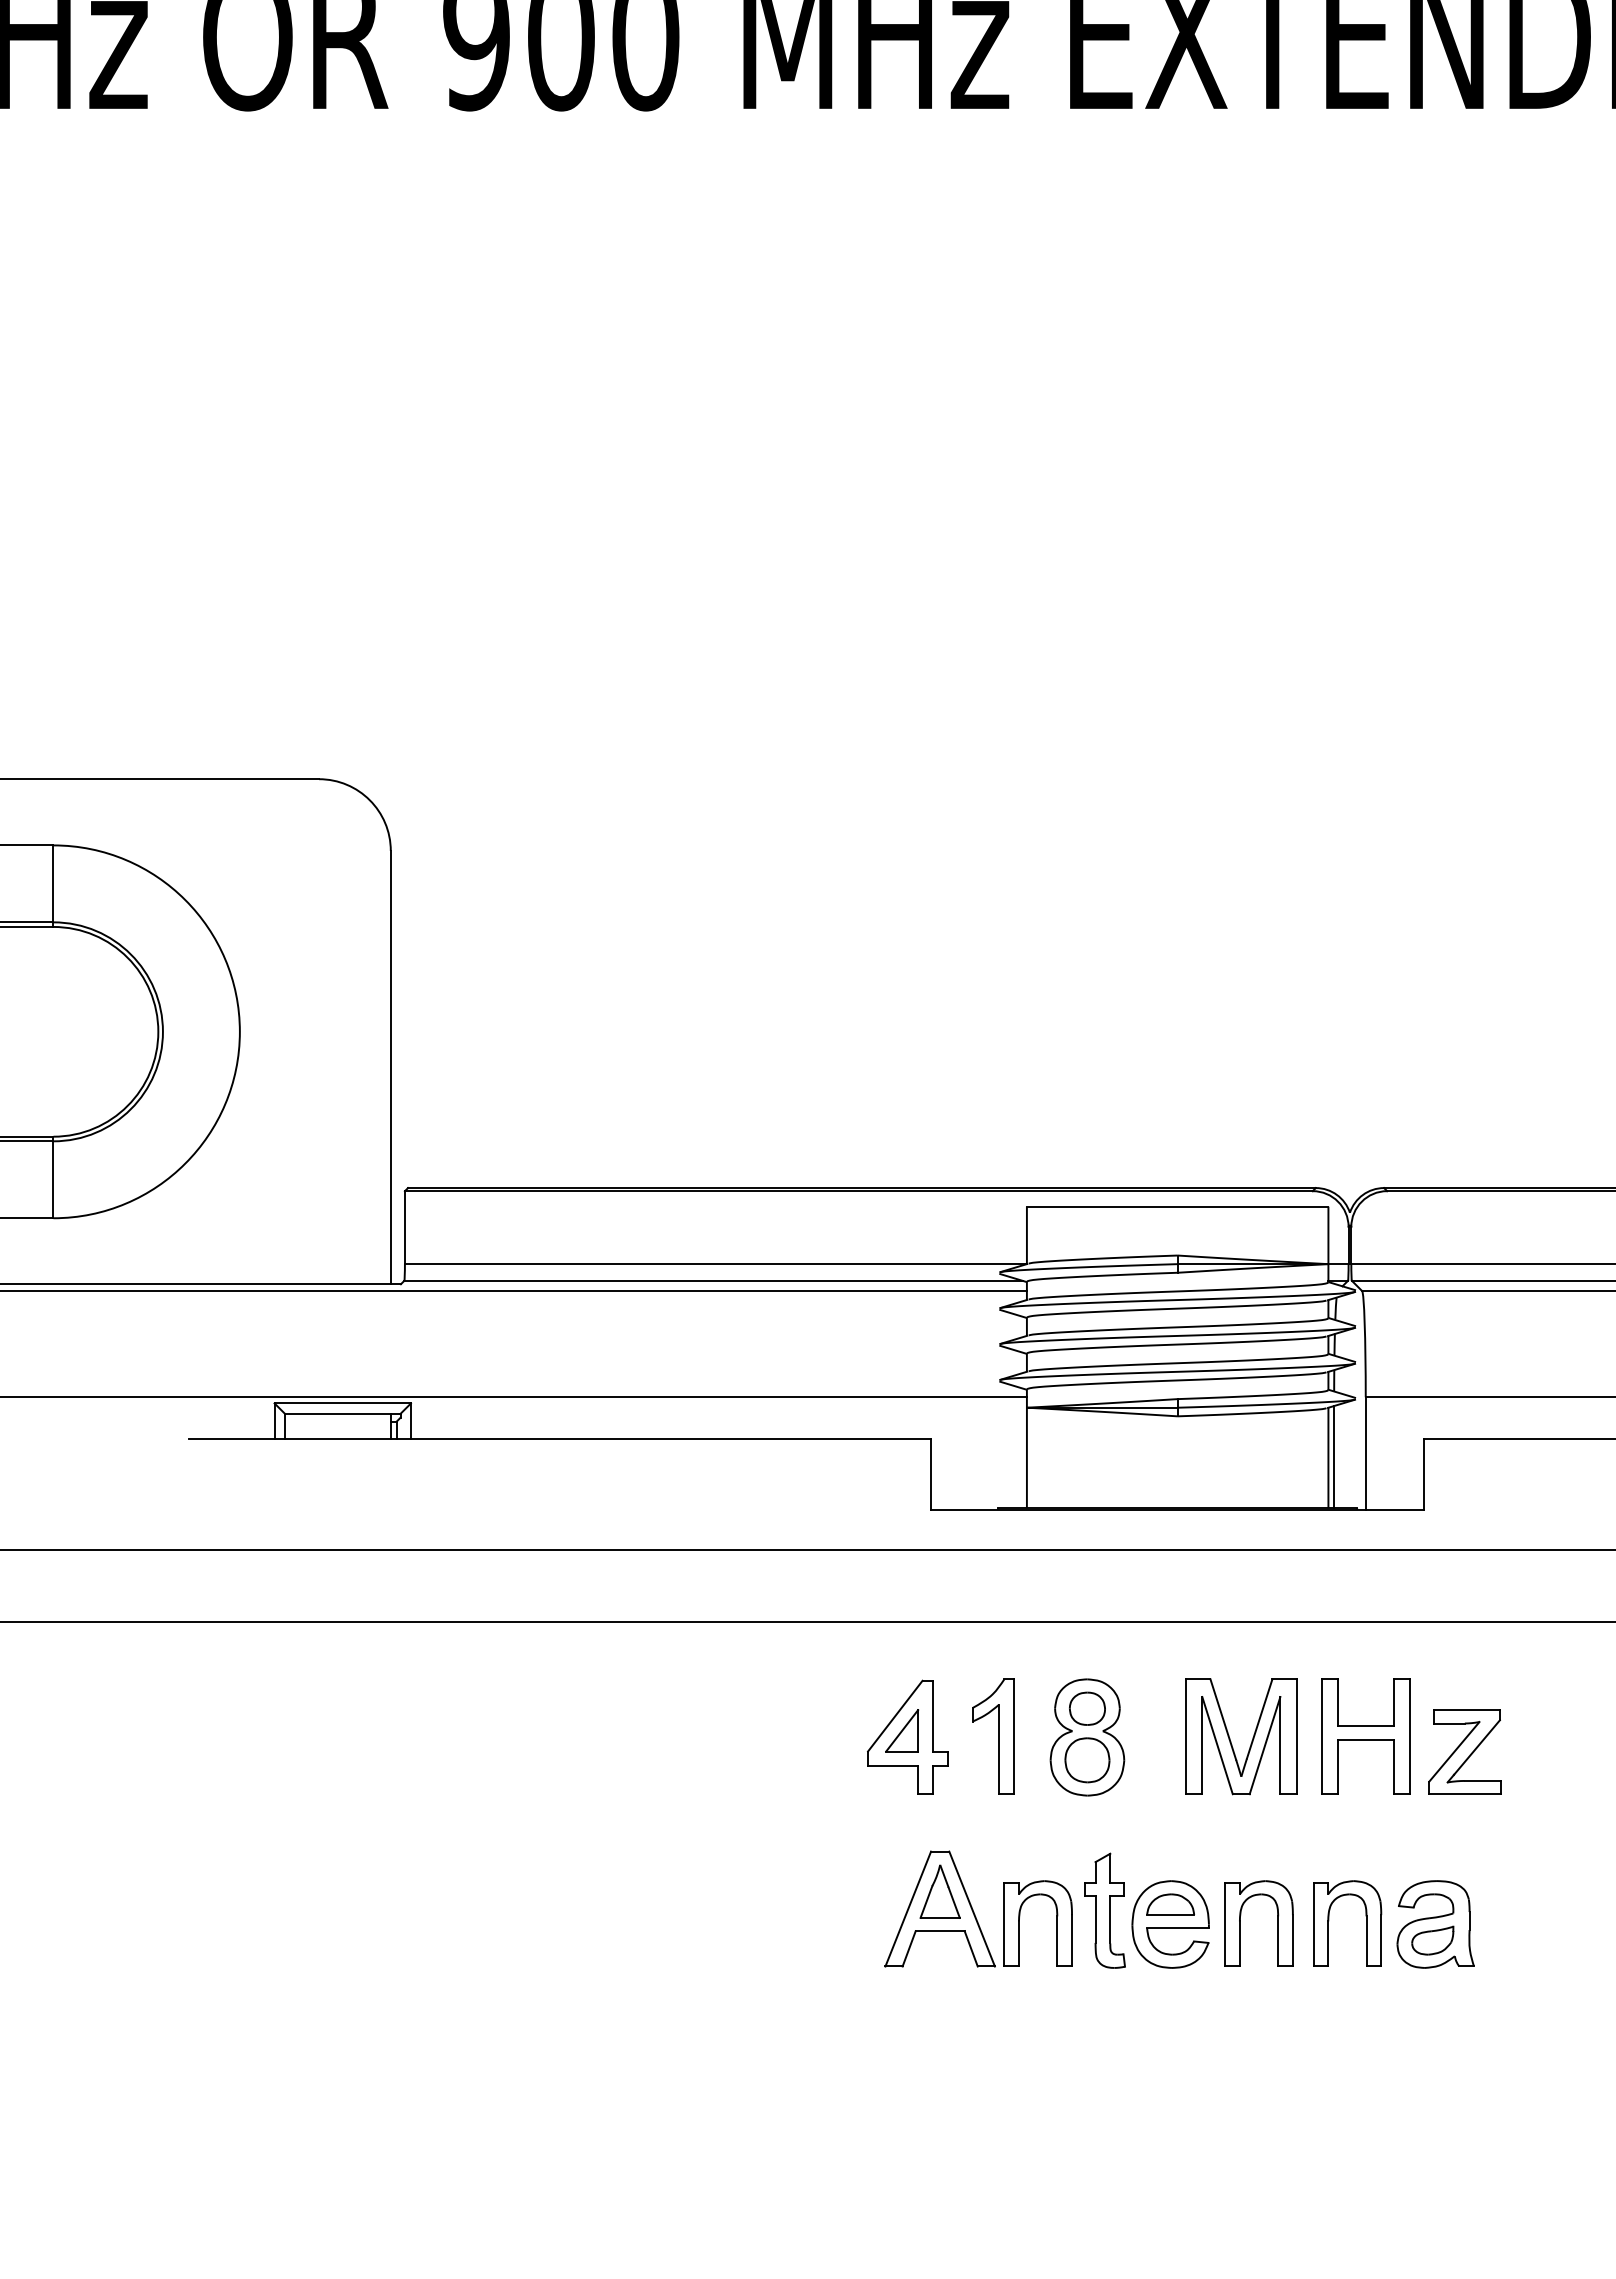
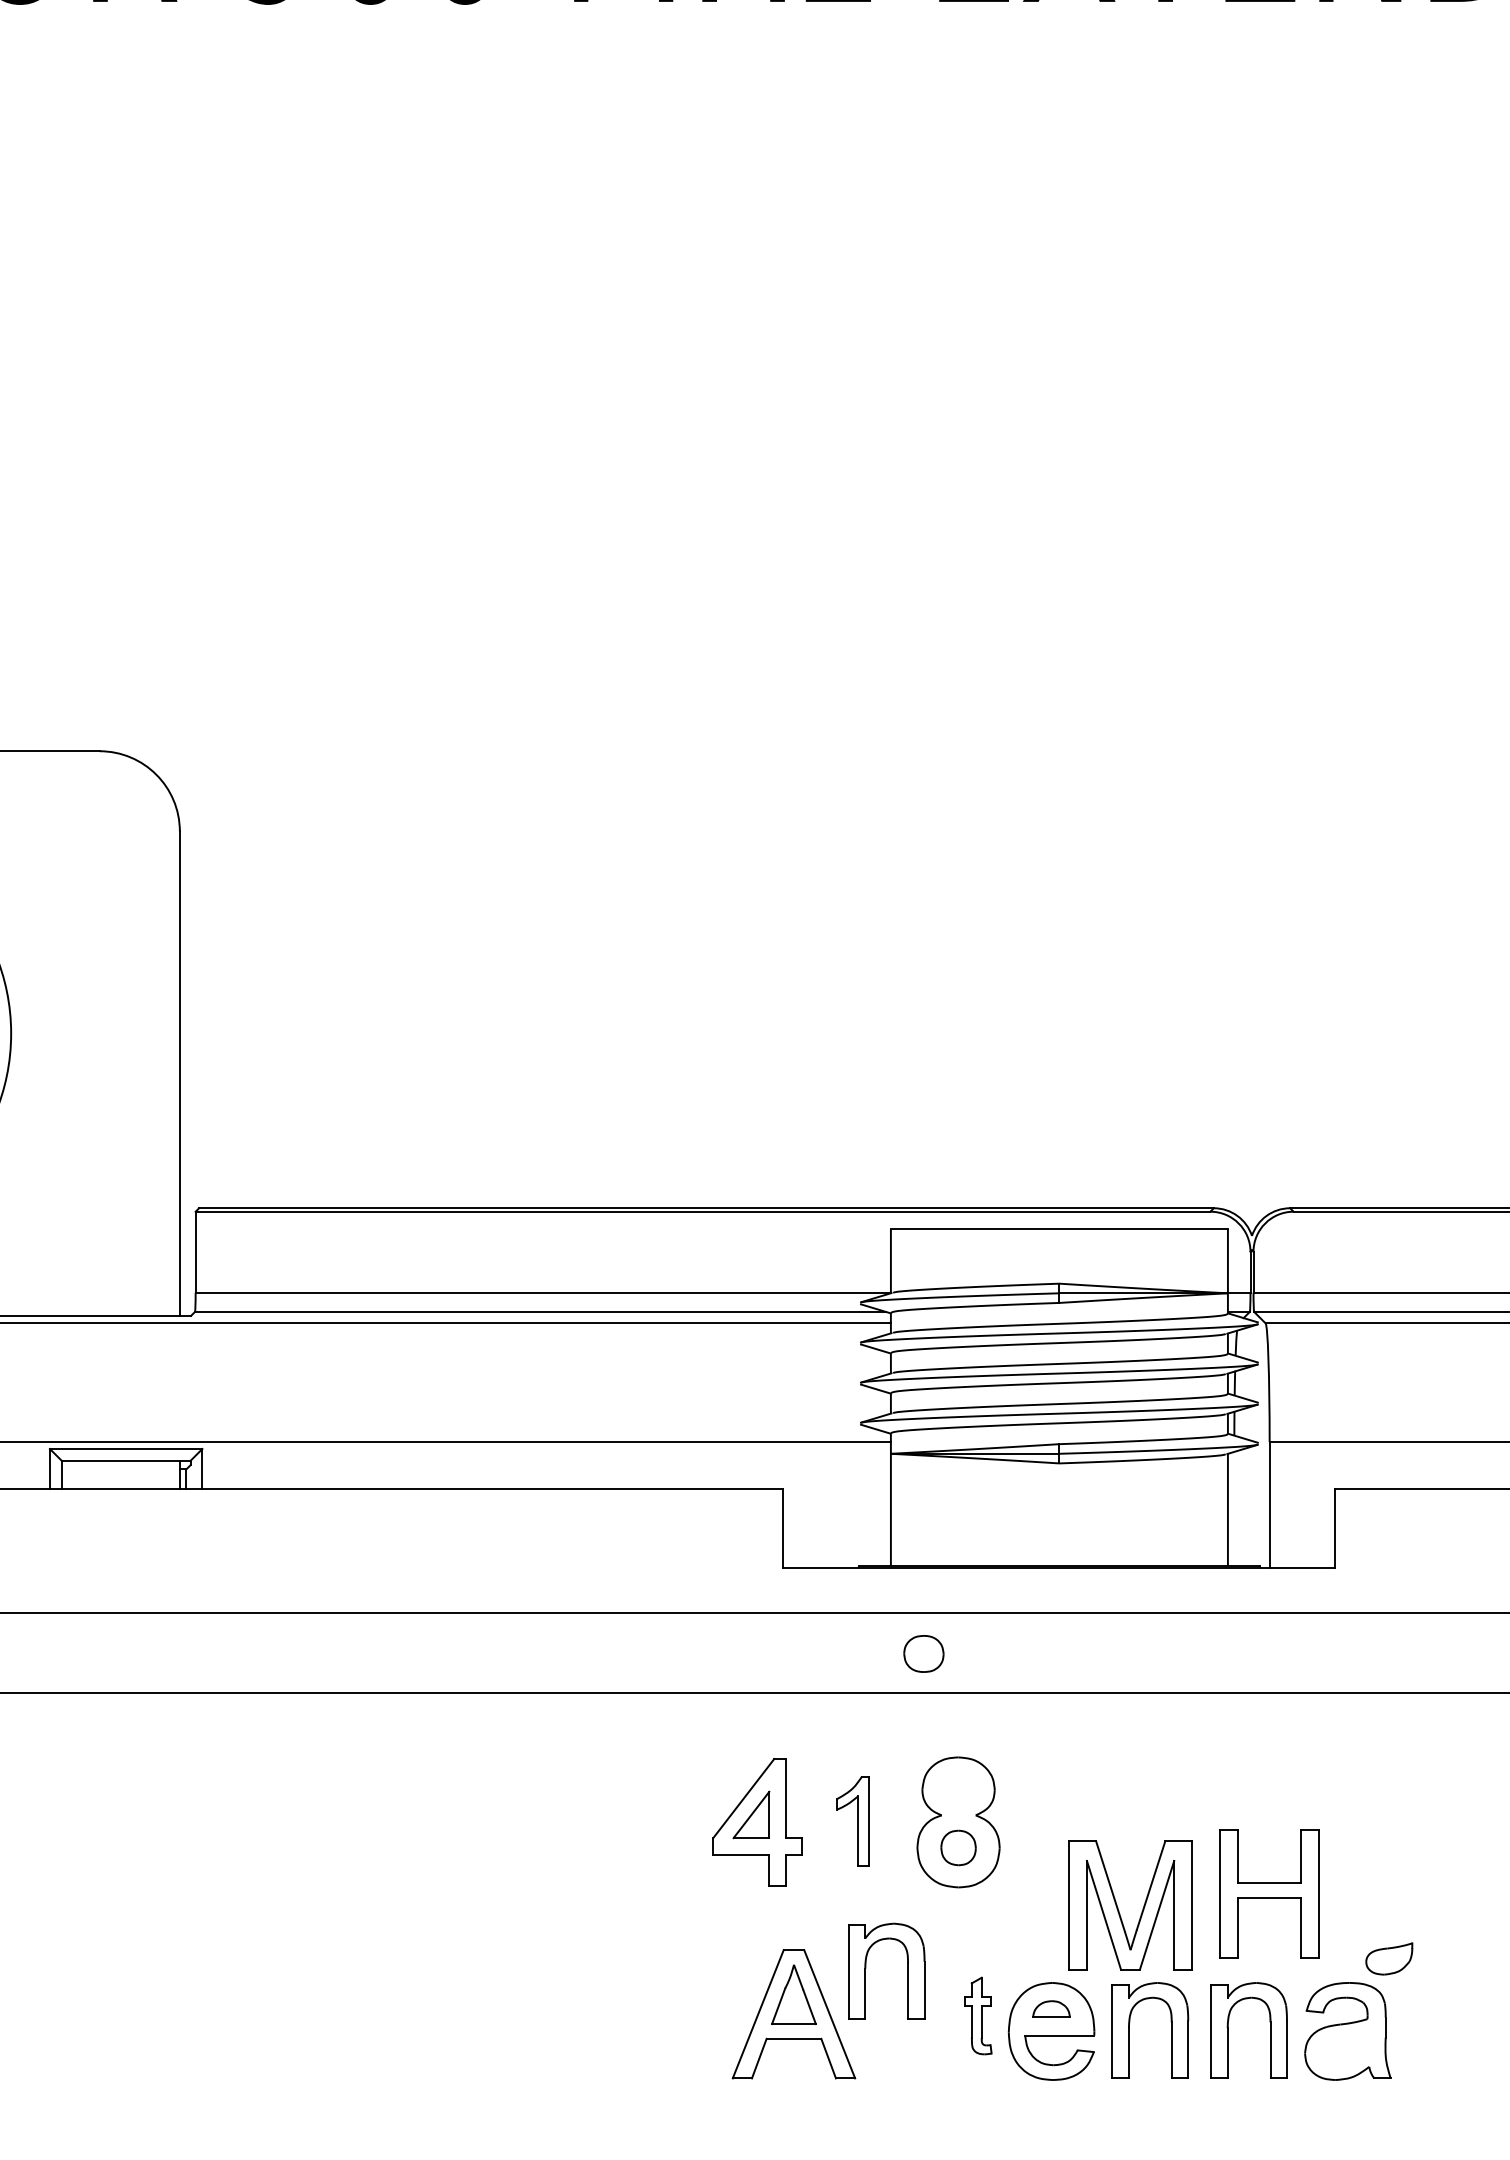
line: (1334, 1457) -> (1234, 1509), removed
part: (1087, 1708) -> (923, 1653), moved
part: (993, 1736) -> (853, 1821), size x0.7
part: (1365, 1736) -> (1269, 1893), moved
part: (1251, 1740) -> (1141, 1909), moved
part: (1464, 1751) -> (1380, 1838), removed
part: (1087, 1760) -> (958, 1848), size x0.7
part: (1170, 1904) -> (1051, 2009), size x0.7
part: (1104, 1910) -> (977, 2015), size x0.6
part: (1019, 1923) -> (865, 1971), moved
part: (1432, 1940) -> (1388, 1958), moved

